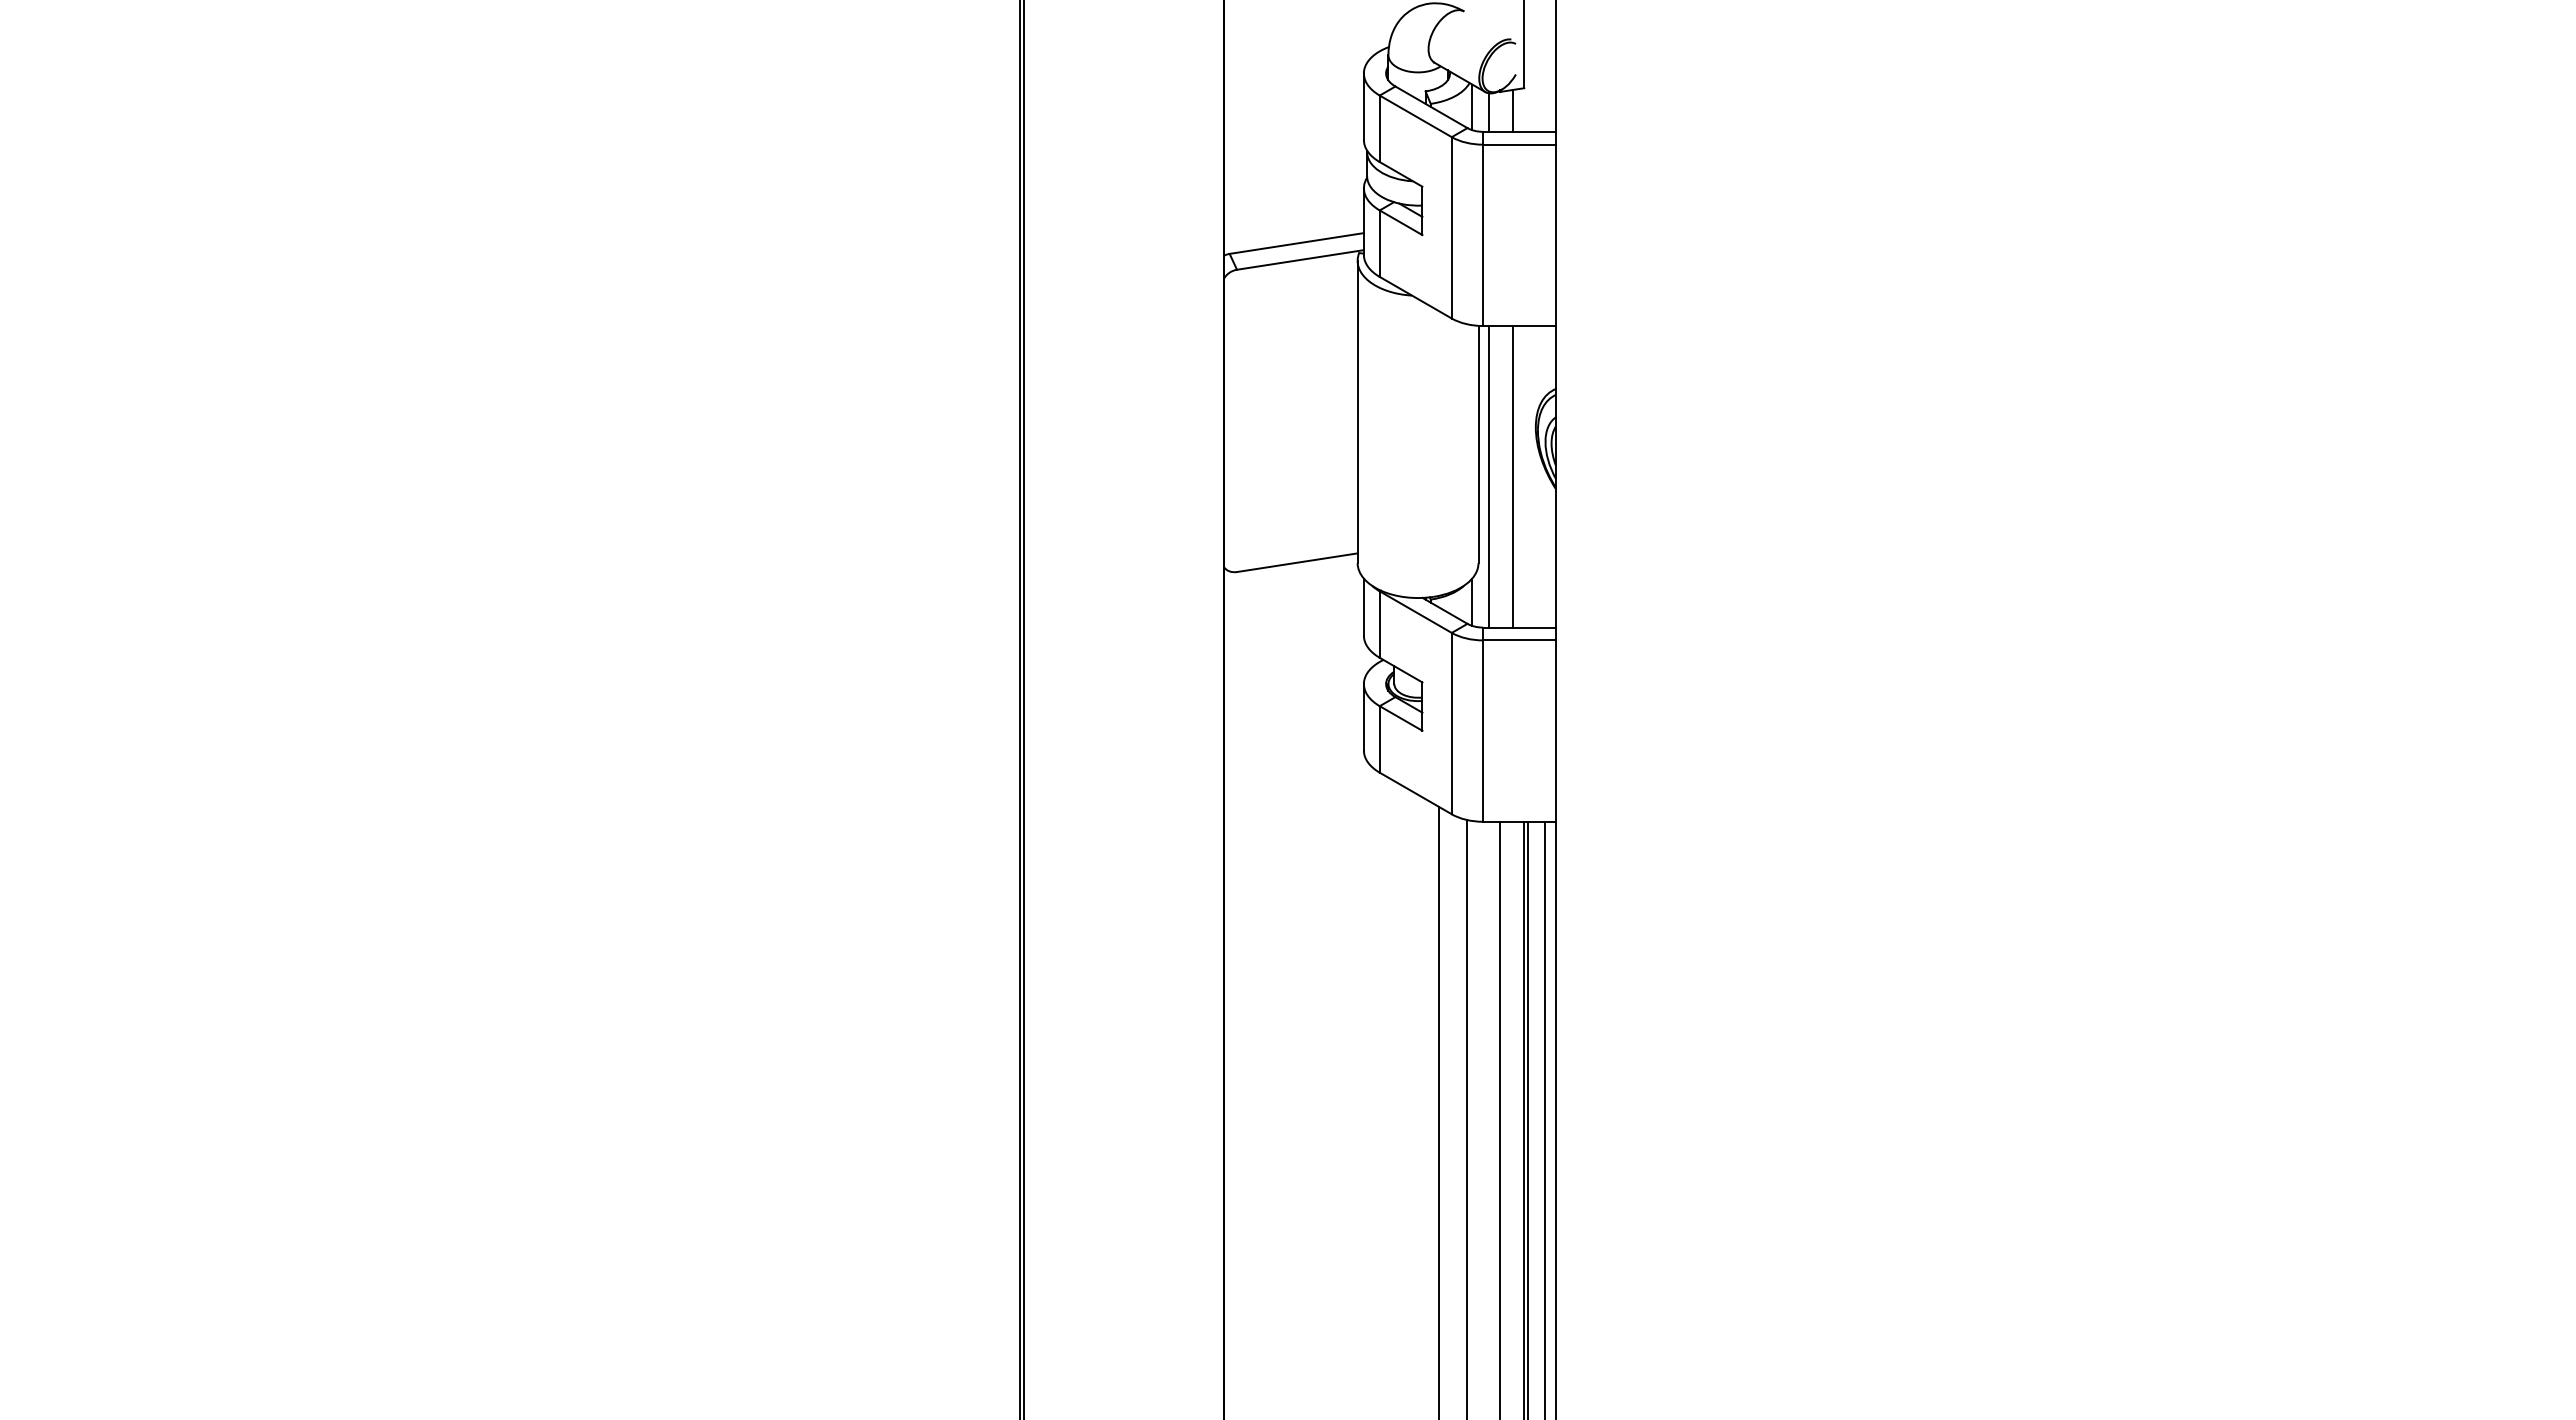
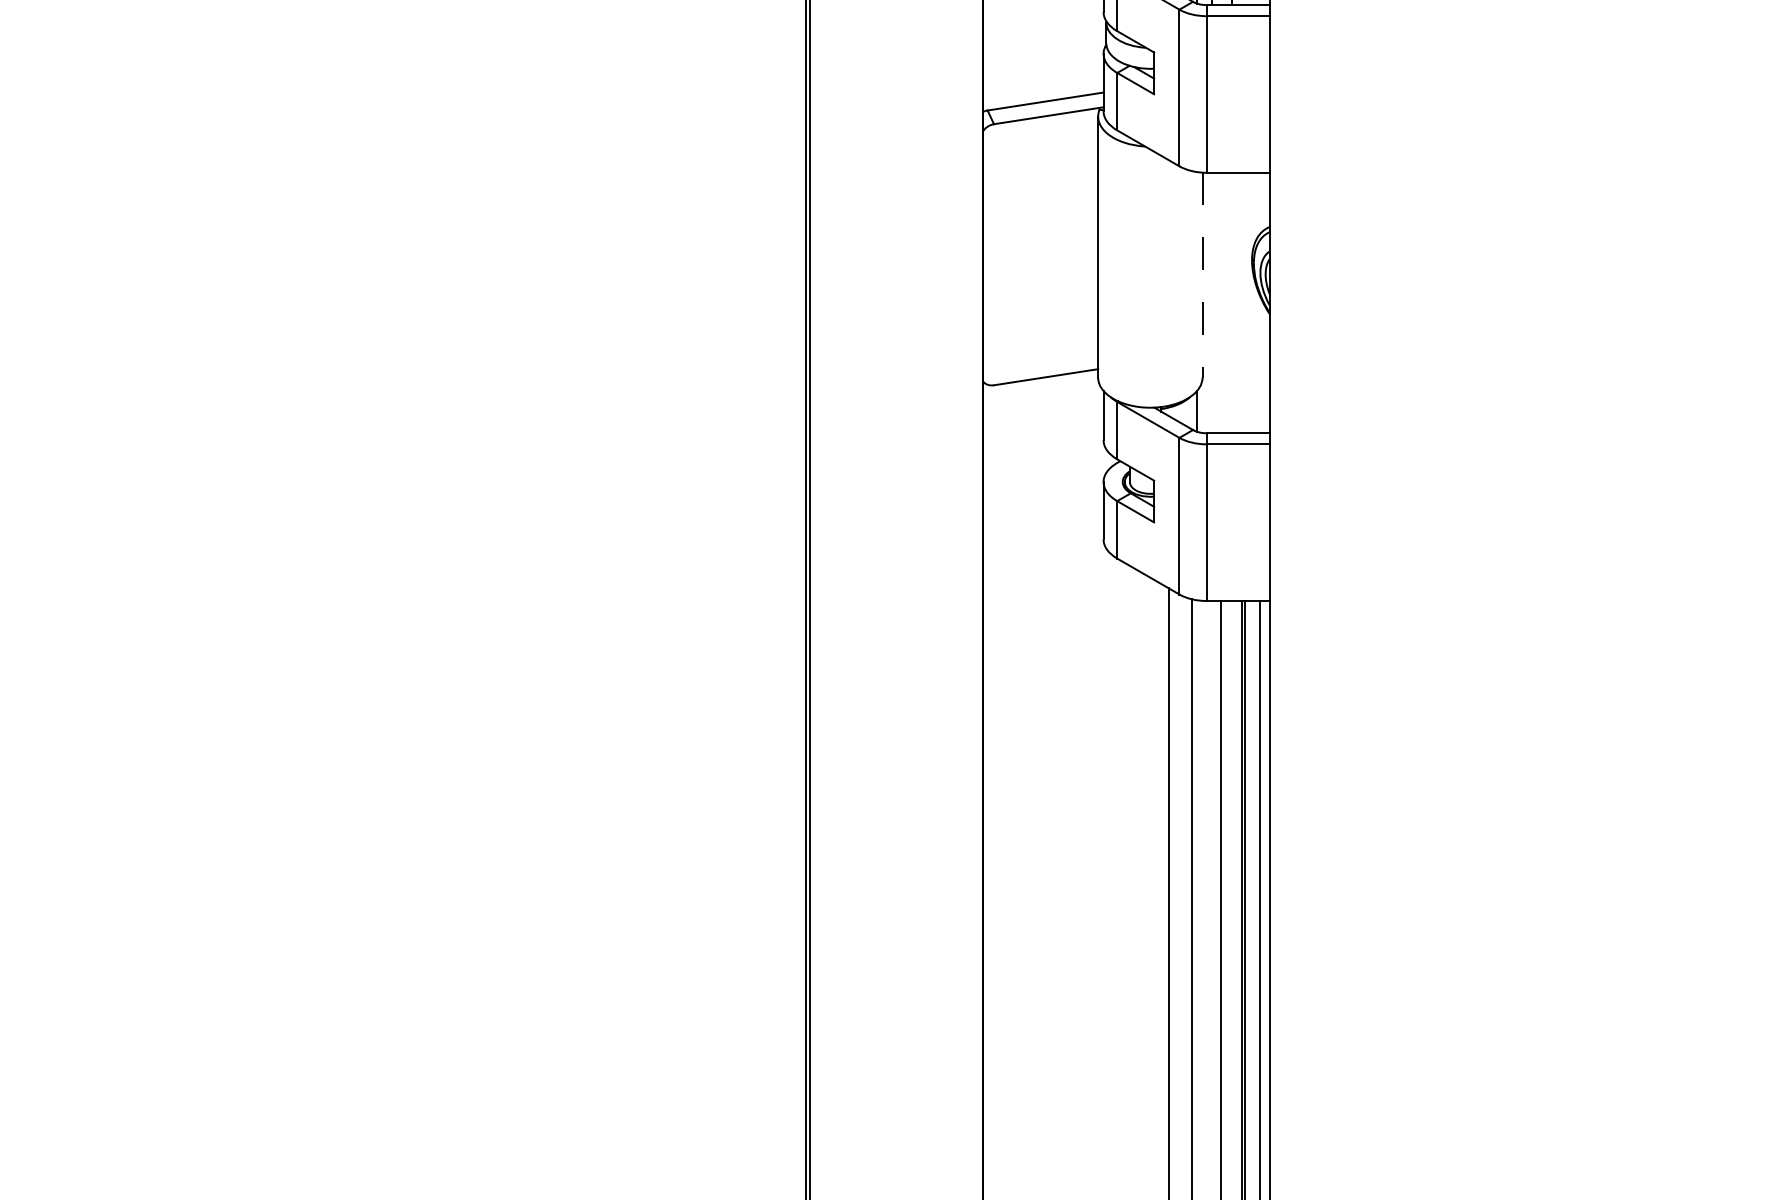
line: (1478, 444) -> (1202, 275), solid -> dashed
line: (1488, 476) -> (1211, 302), removed
line: (1512, 476) -> (1231, 302), removed

